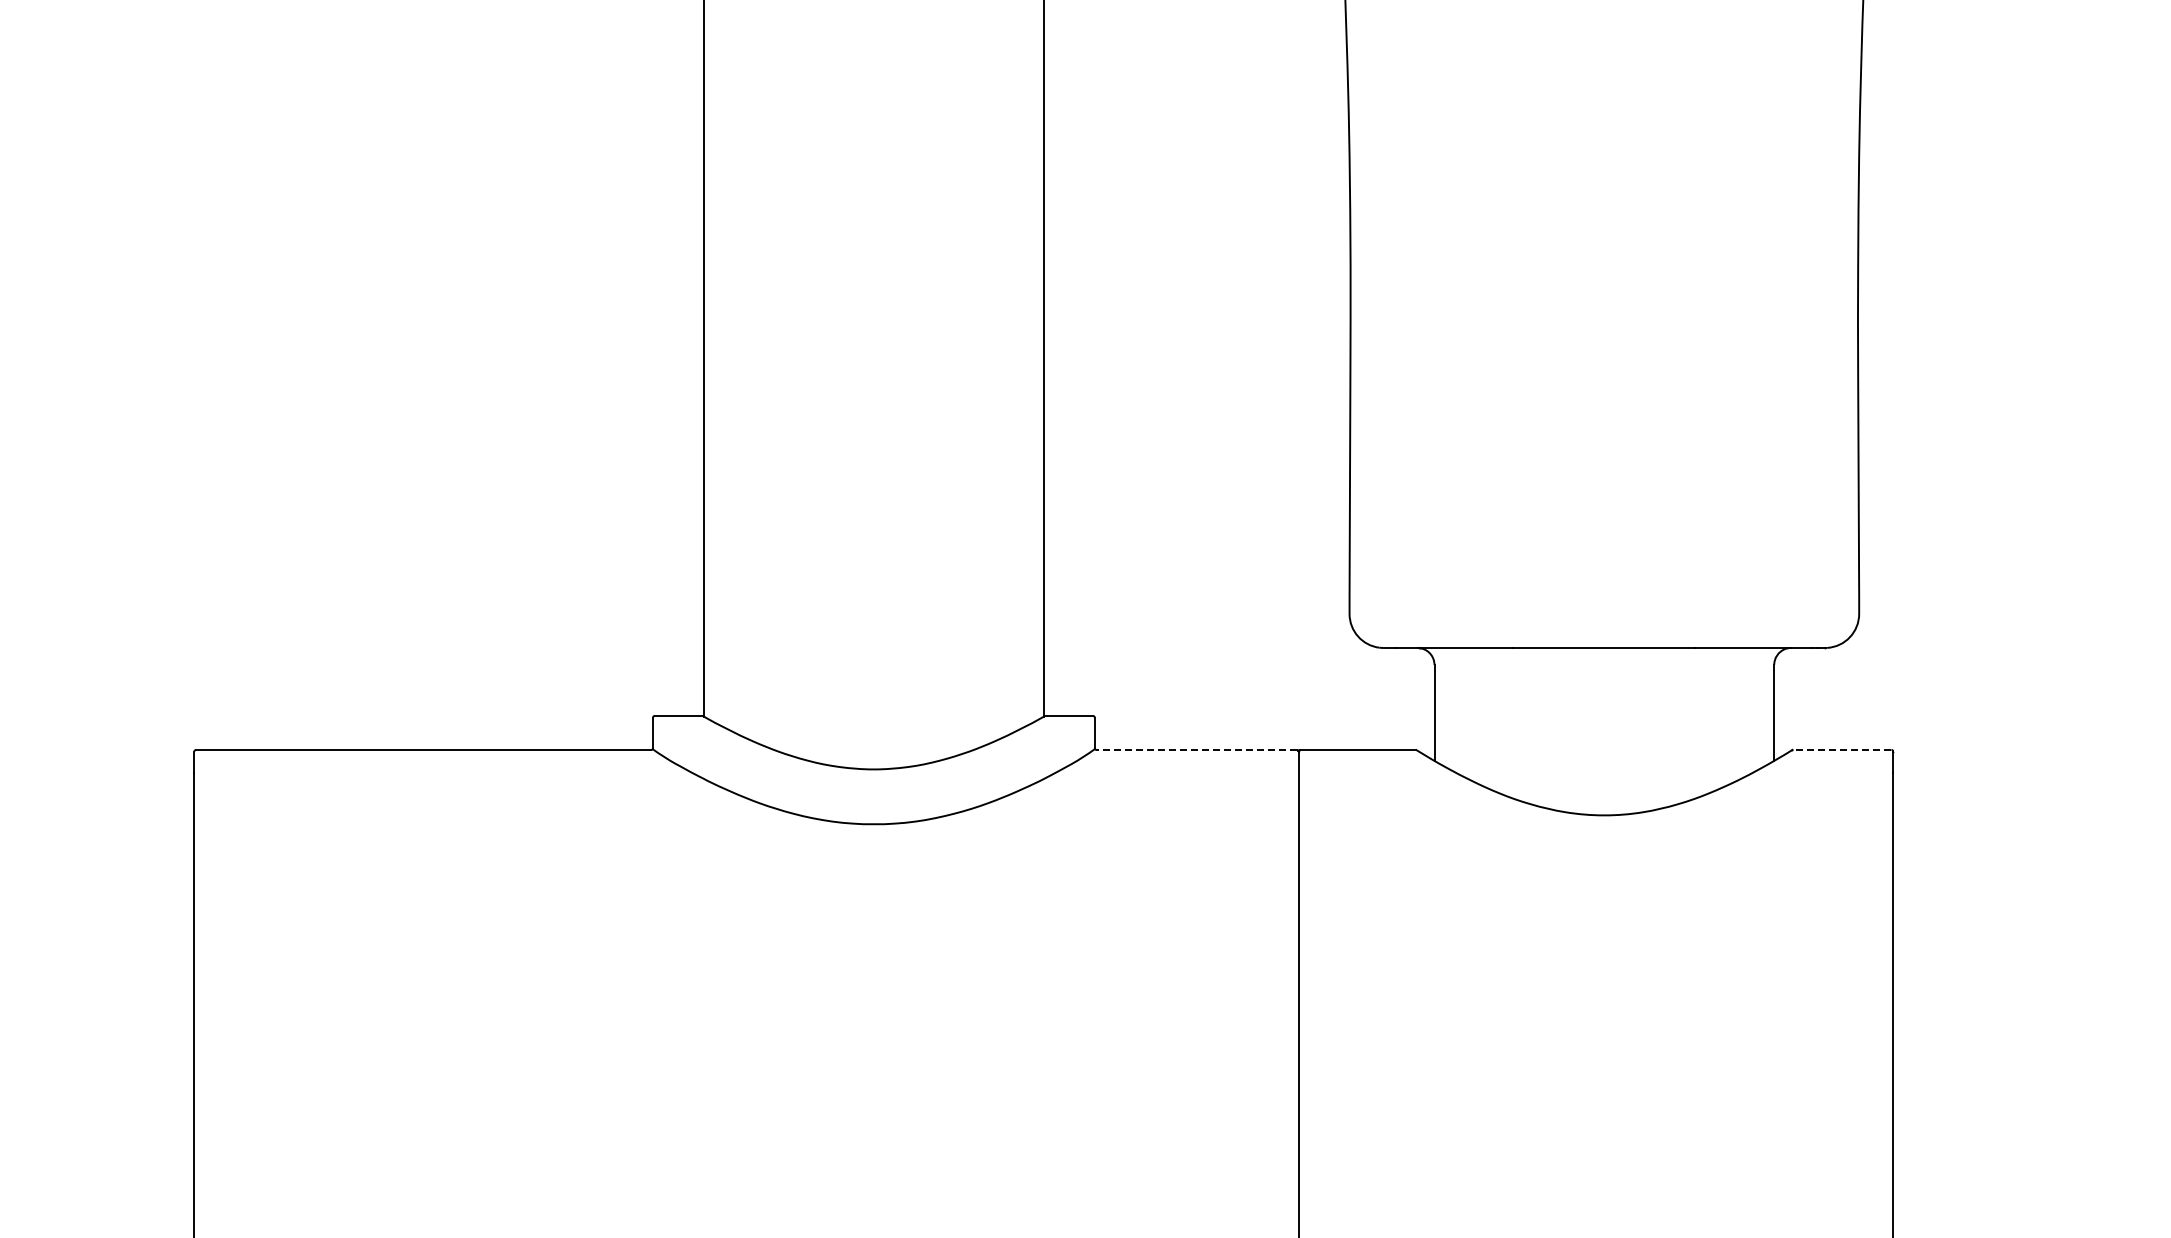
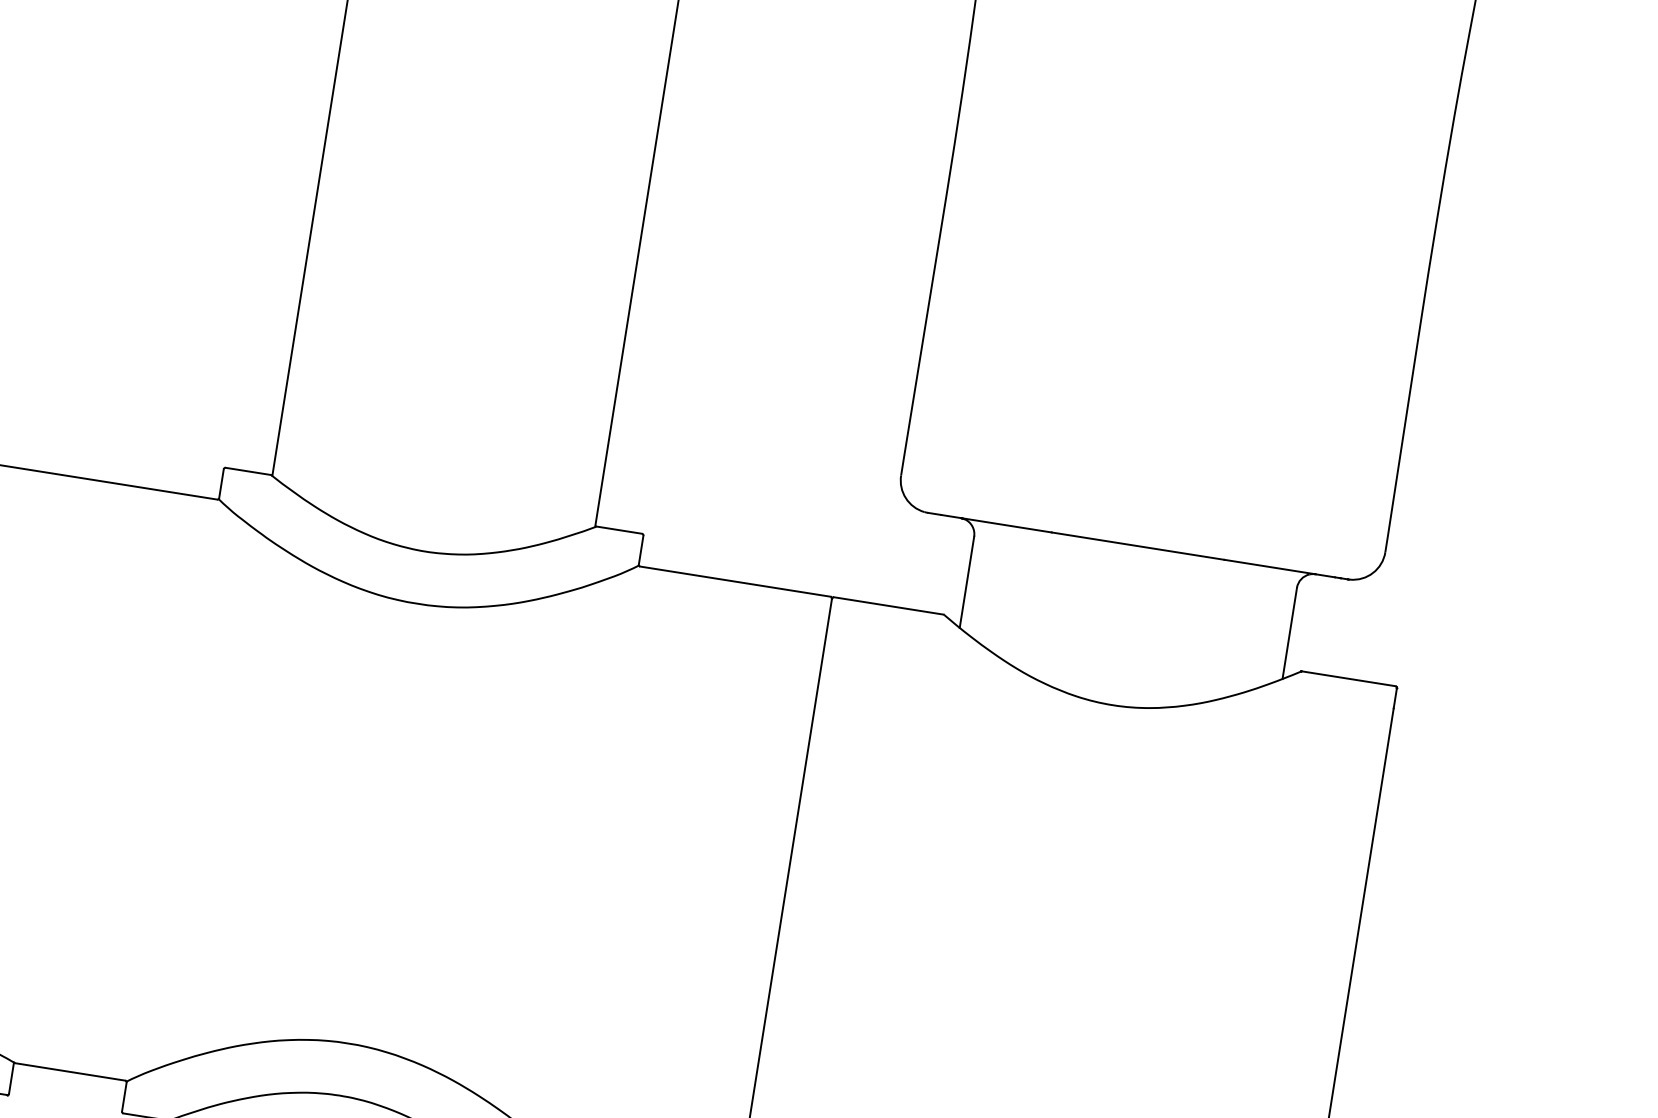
line: (1196, 749) -> (735, 581), dashed -> solid
line: (1841, 749) -> (1348, 678), dashed -> solid

